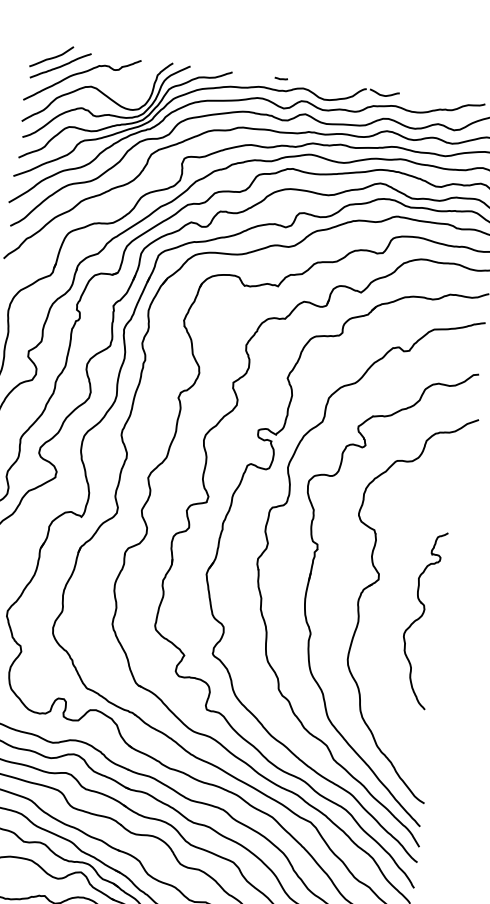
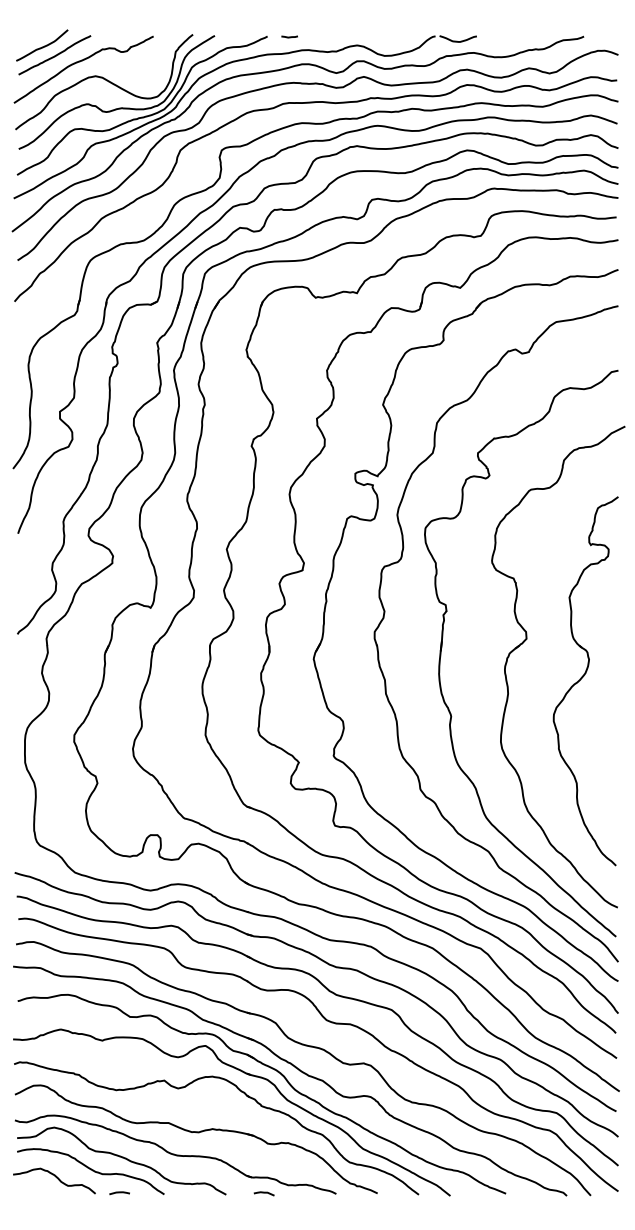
line: (281, 78) -> (289, 36), moved
part: (421, 619) -> (585, 681), size x1.67

